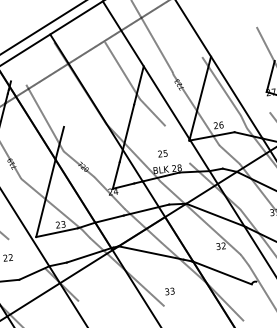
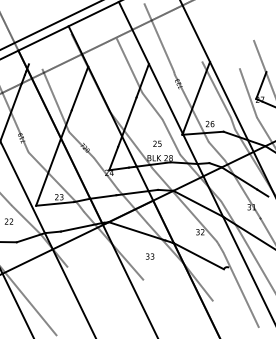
line: (256, 85) -> (247, 92), added
line: (69, 101) -> (79, 88), added
line: (177, 143) -> (171, 136), added
line: (26, 253) -> (25, 219), added
text: (170, 291) -> (150, 256), moved

